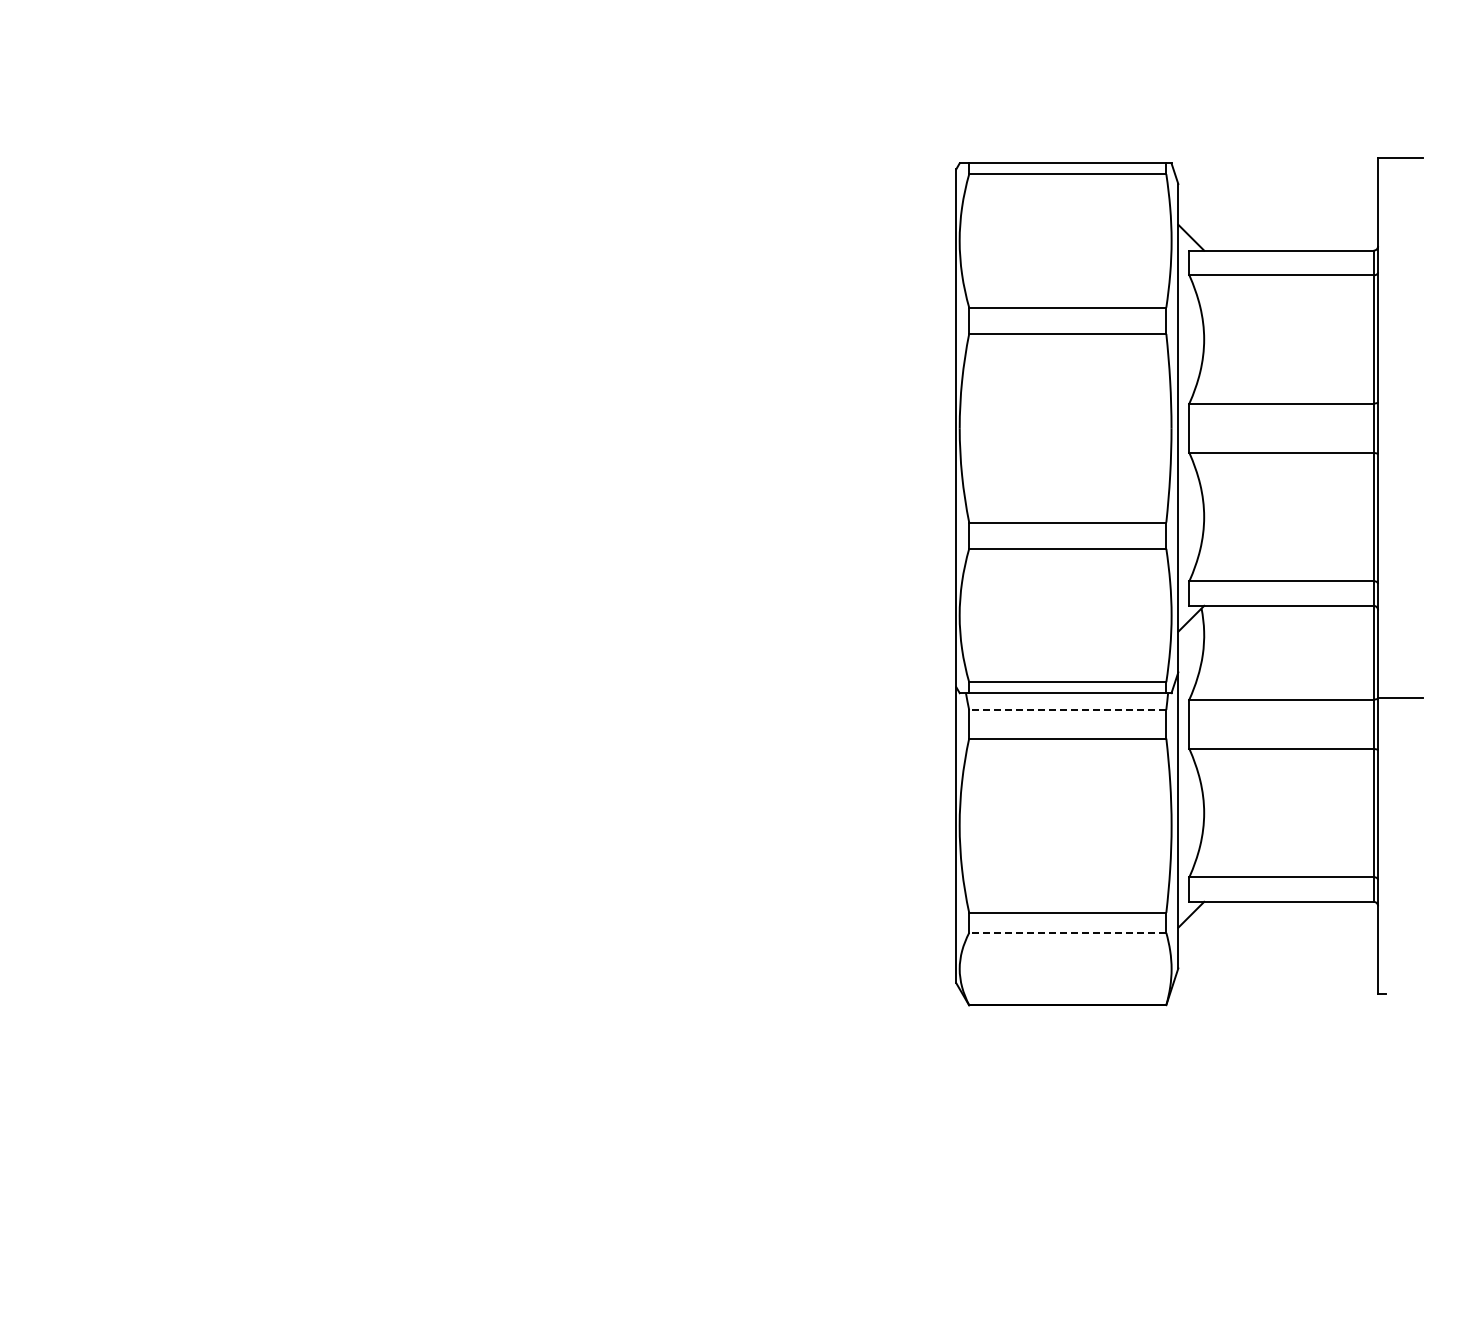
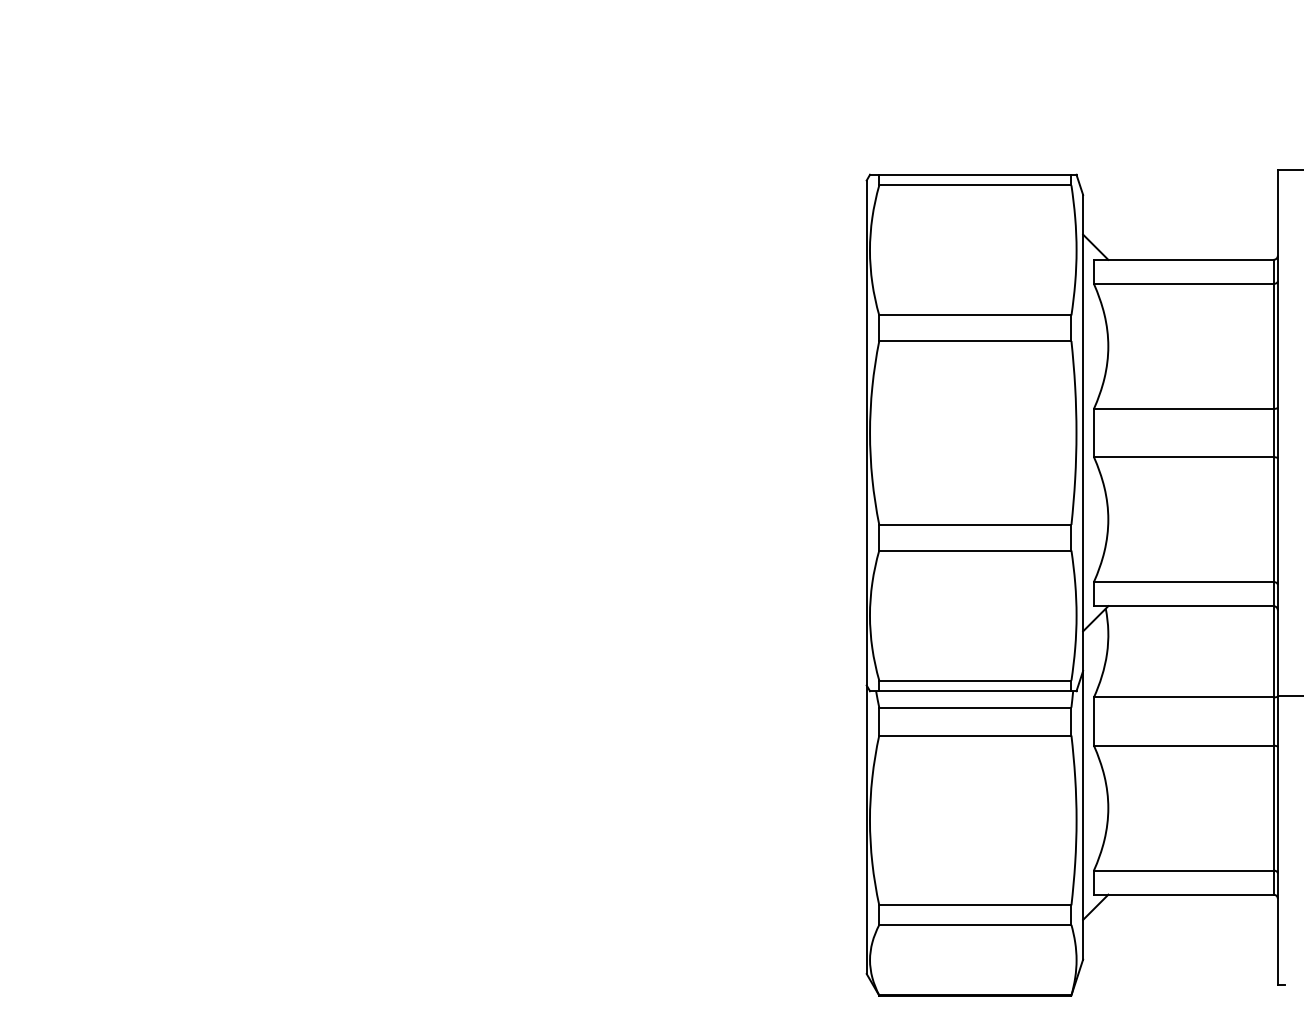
line: (1067, 710) -> (975, 708), dashed -> solid
line: (1067, 932) -> (975, 924), dashed -> solid

